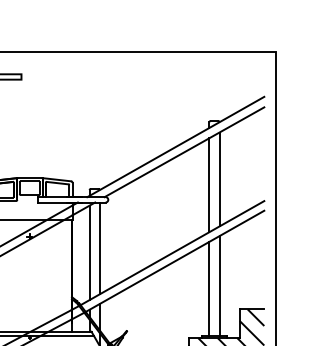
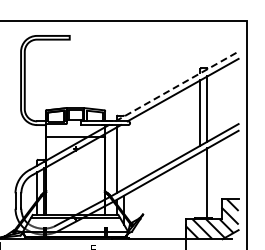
line: (176, 147) -> (177, 86), solid -> dashed
line: (100, 247) -> (124, 156), removed
line: (209, 289) -> (200, 185), removed

